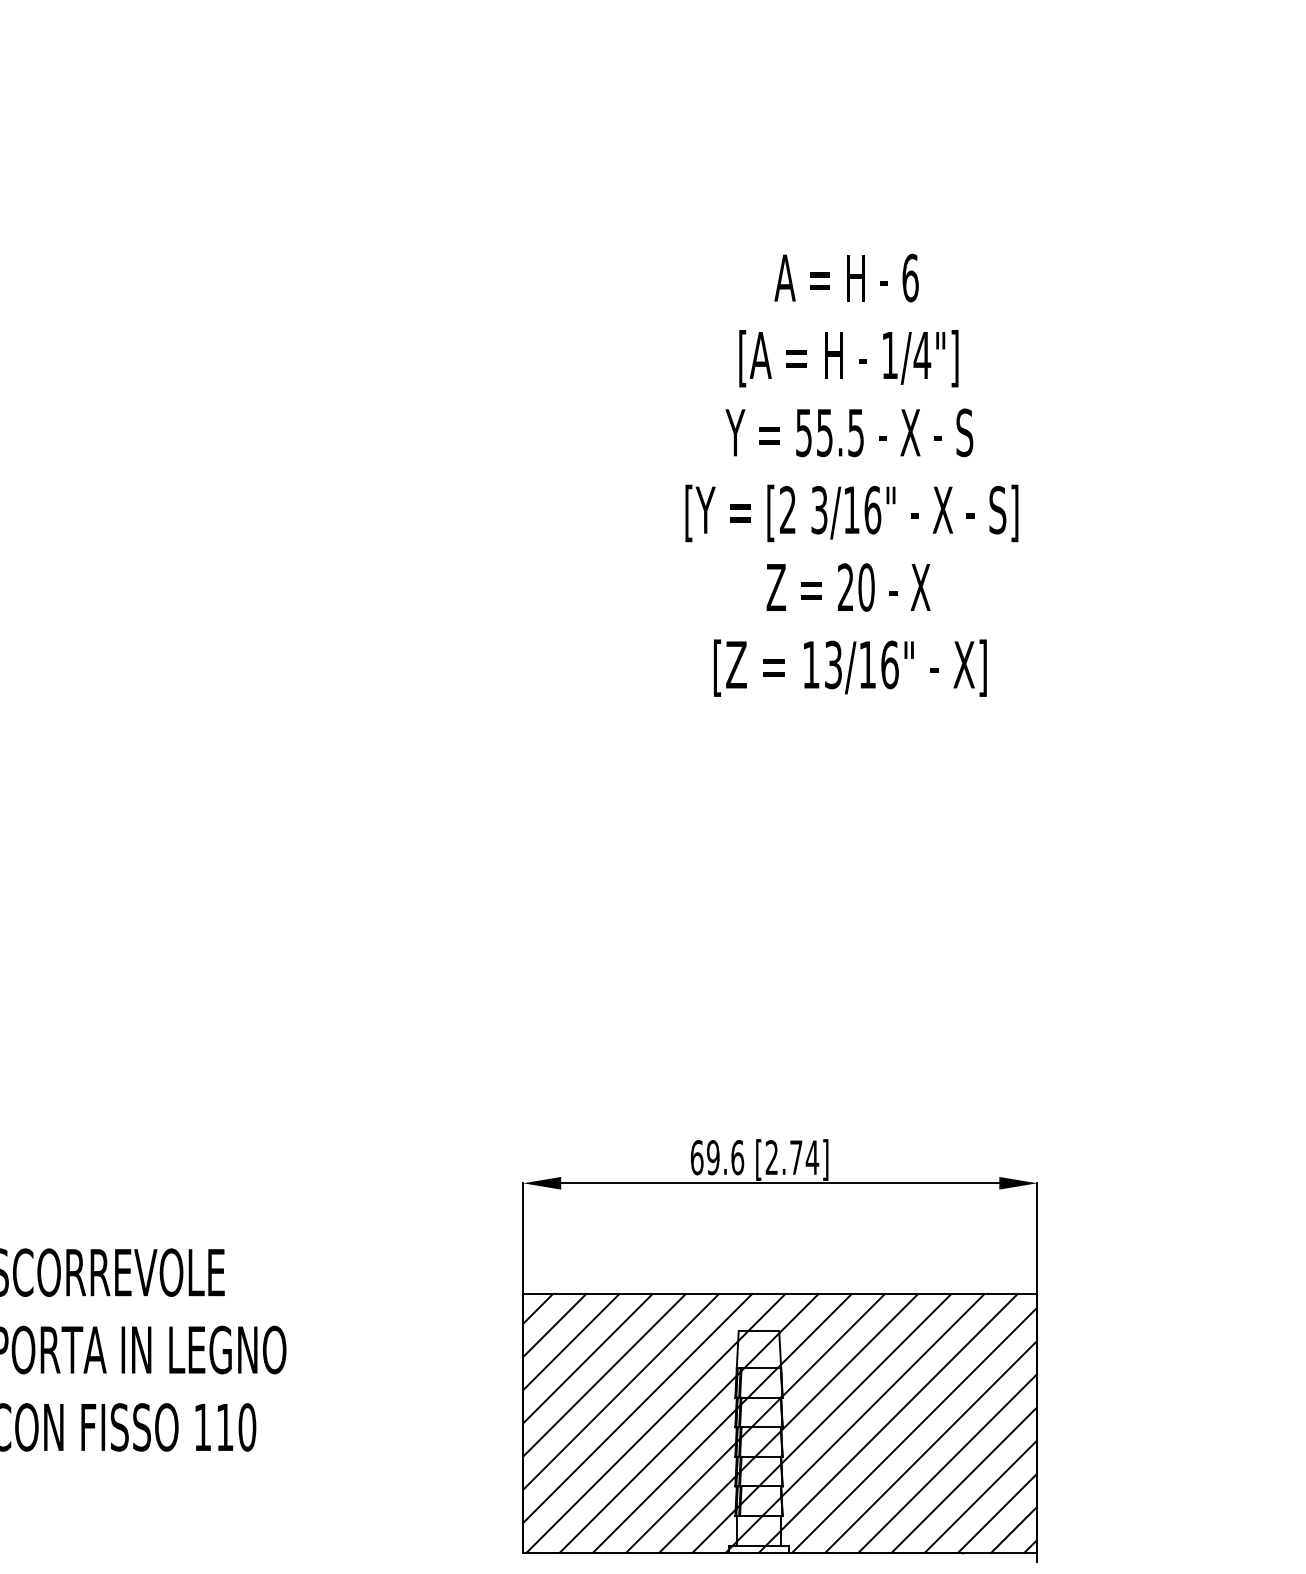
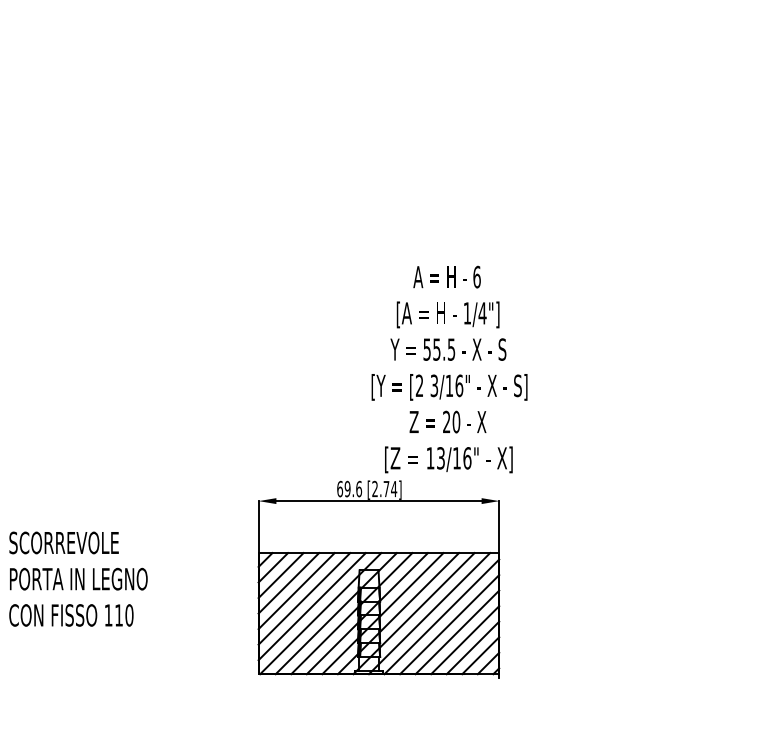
text: (851, 475) -> (449, 369), moved

